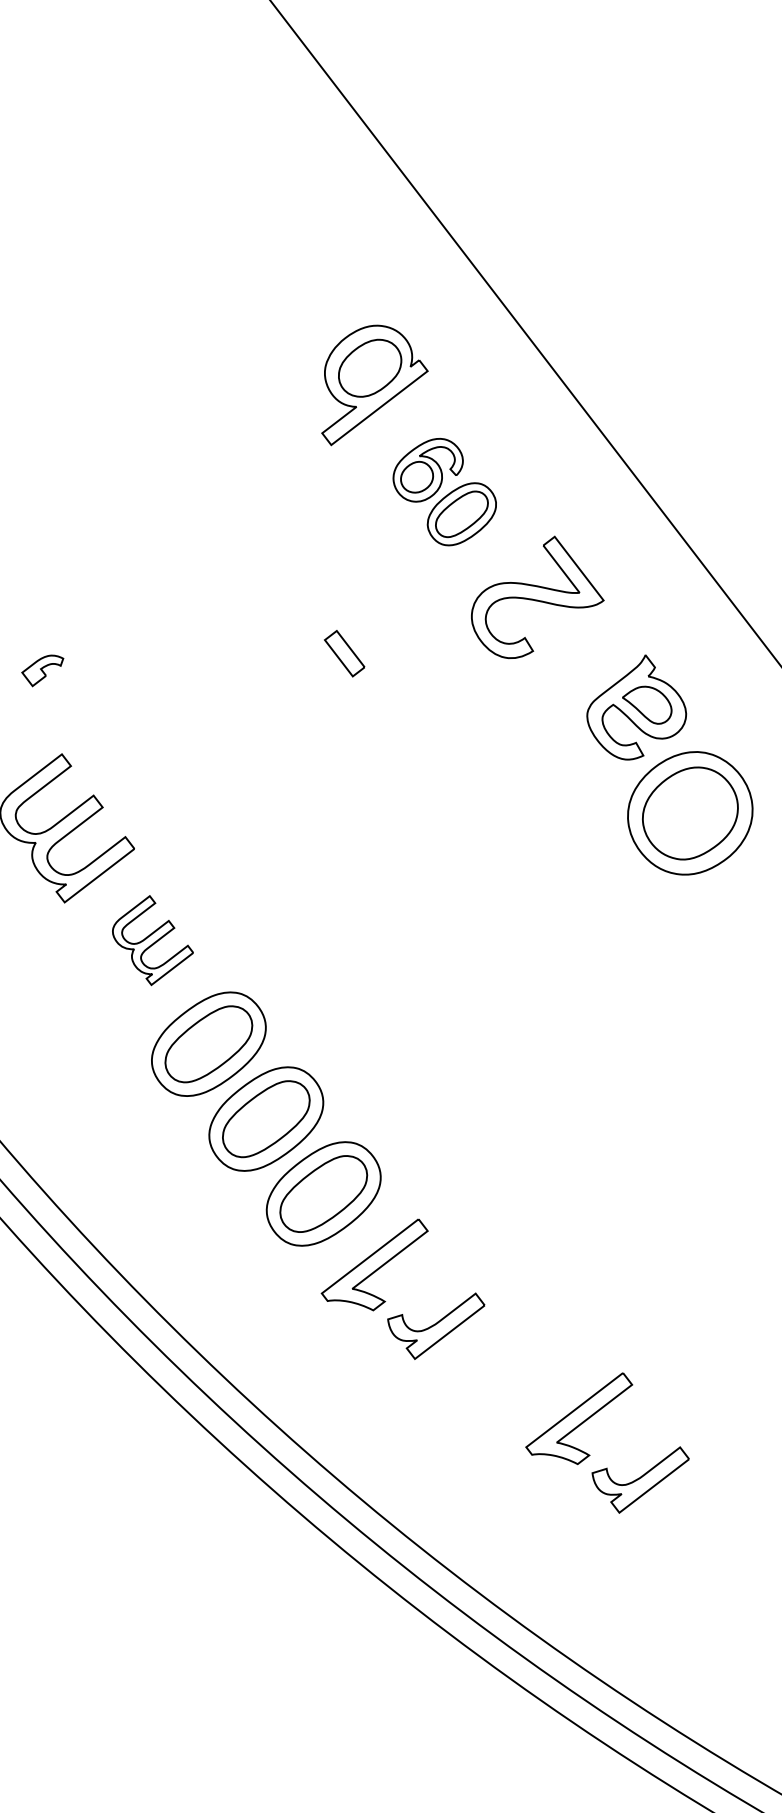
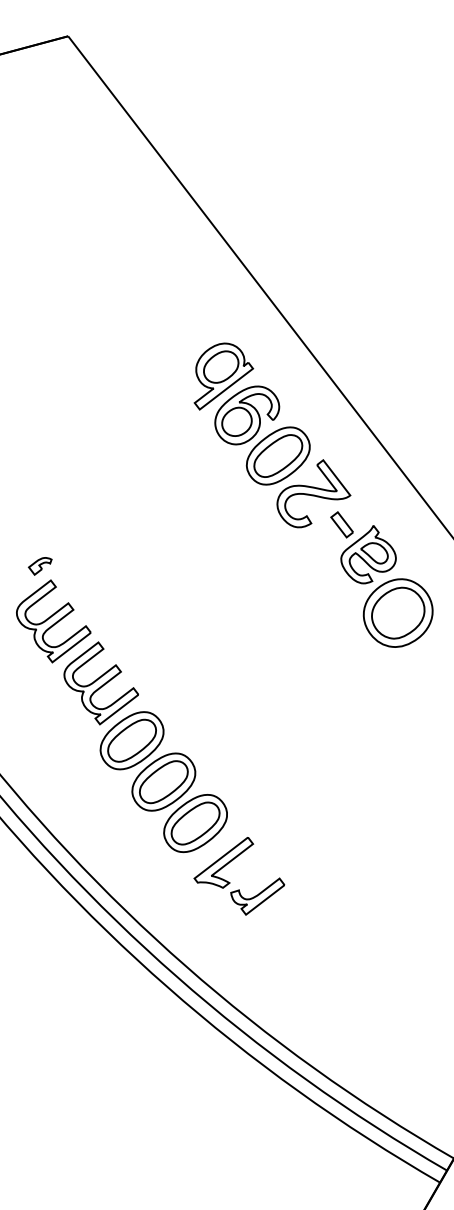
part: (444, 492) -> (262, 435), size x1.67
part: (343, 653) -> (341, 524), moved
part: (41, 671) -> (39, 566), moved
part: (151, 940) -> (100, 683), size x1.67
part: (591, 1454) -> (343, 967), removed

